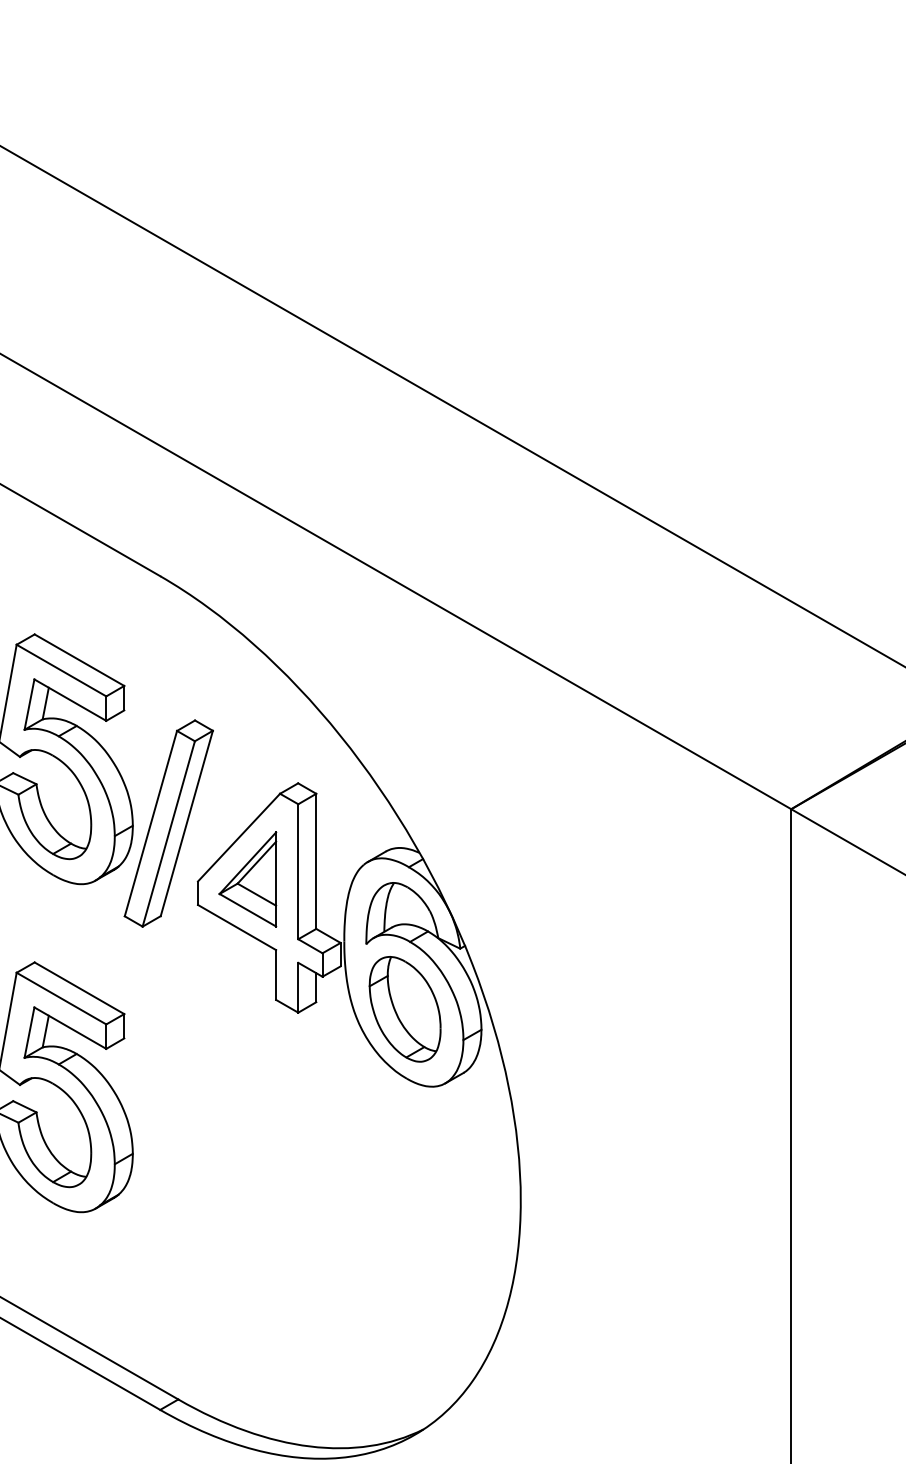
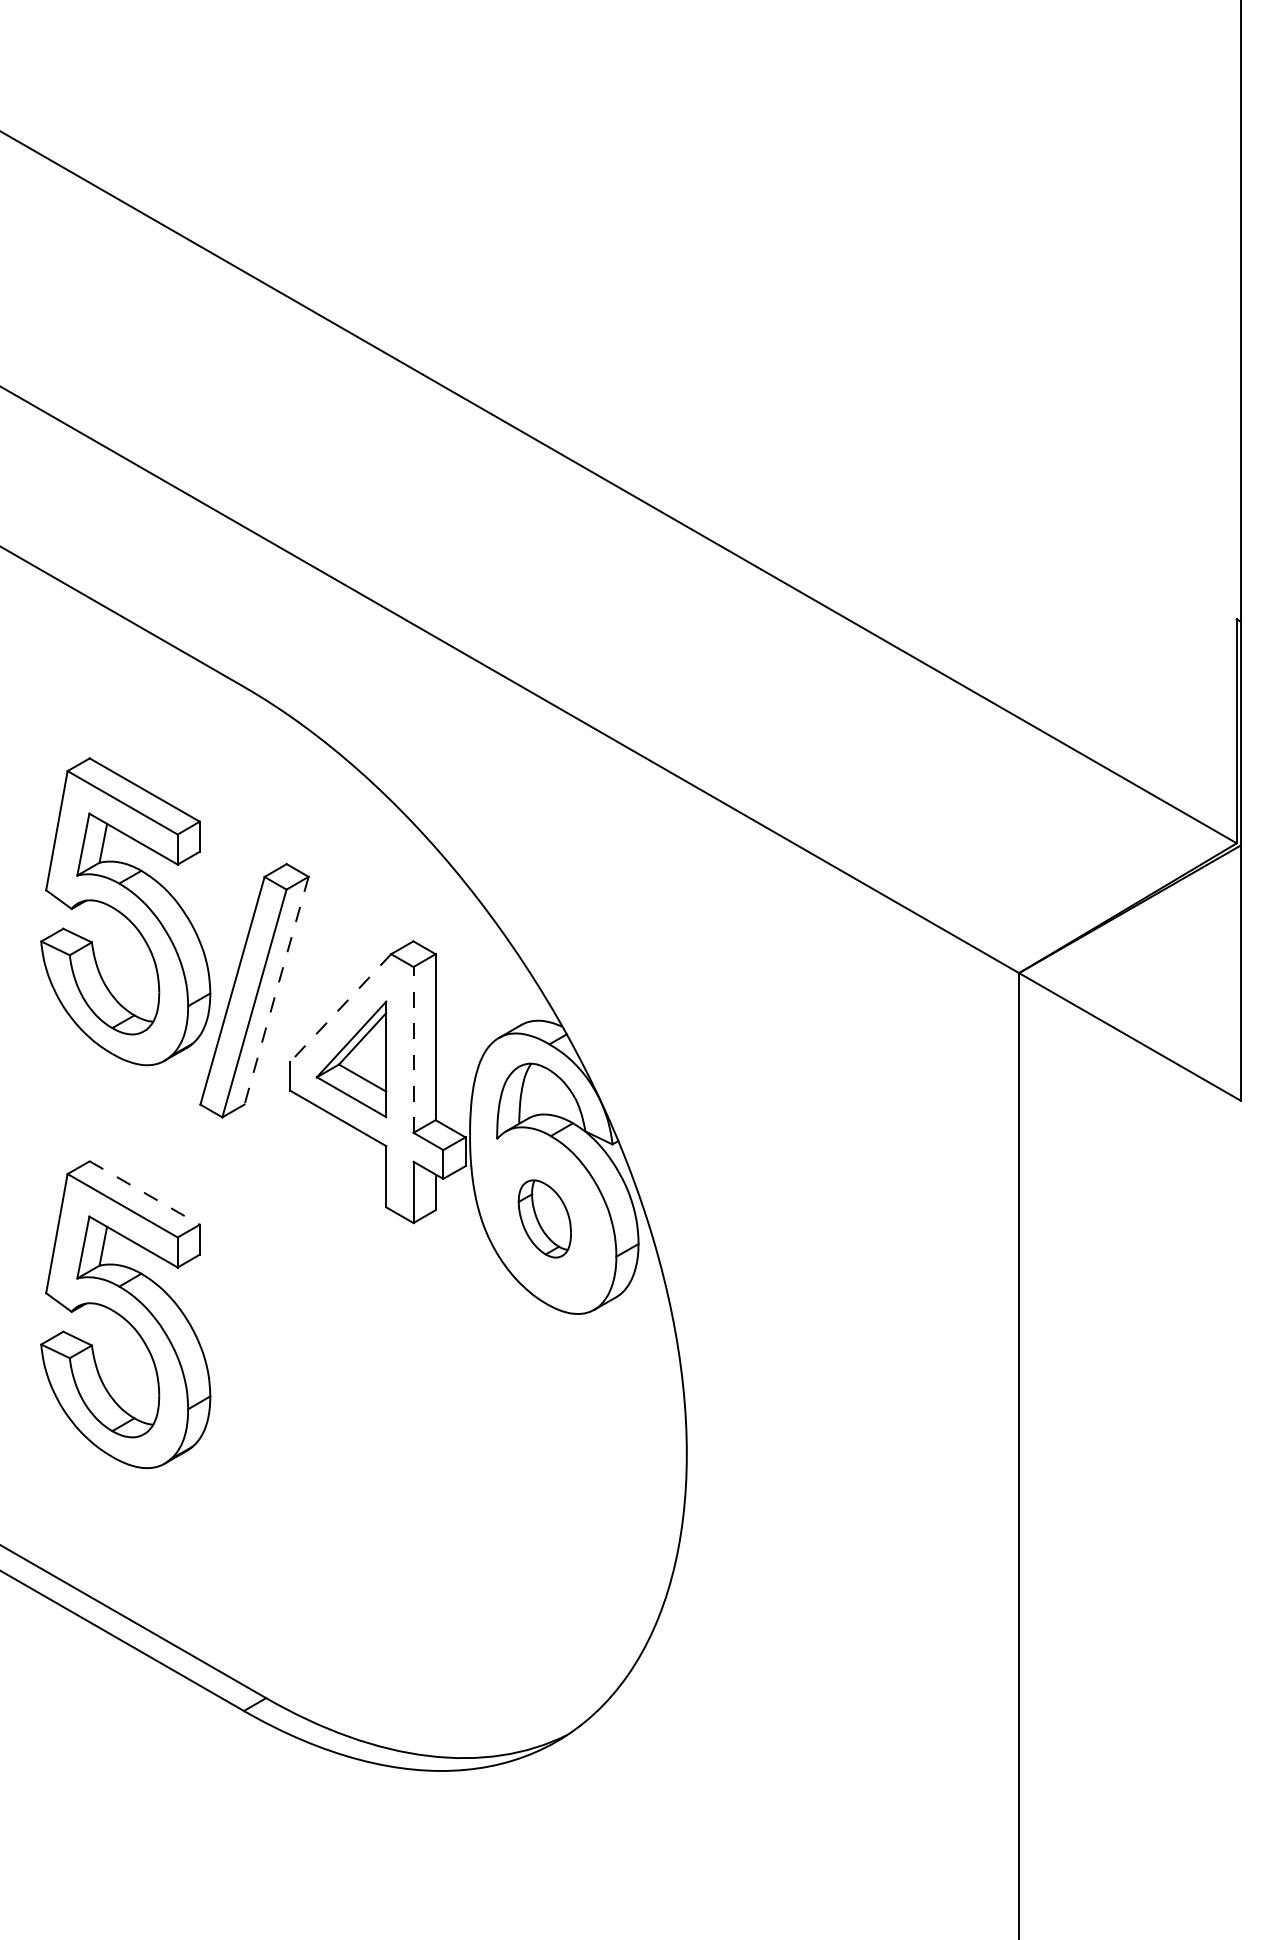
line: (186, 824) -> (276, 991), solid -> dashed
line: (238, 838) -> (340, 1008), solid -> dashed
line: (298, 871) -> (413, 1049), solid -> dashed
line: (79, 988) -> (144, 1193), solid -> dashed
part: (404, 1008) -> (544, 1218), size x0.6

